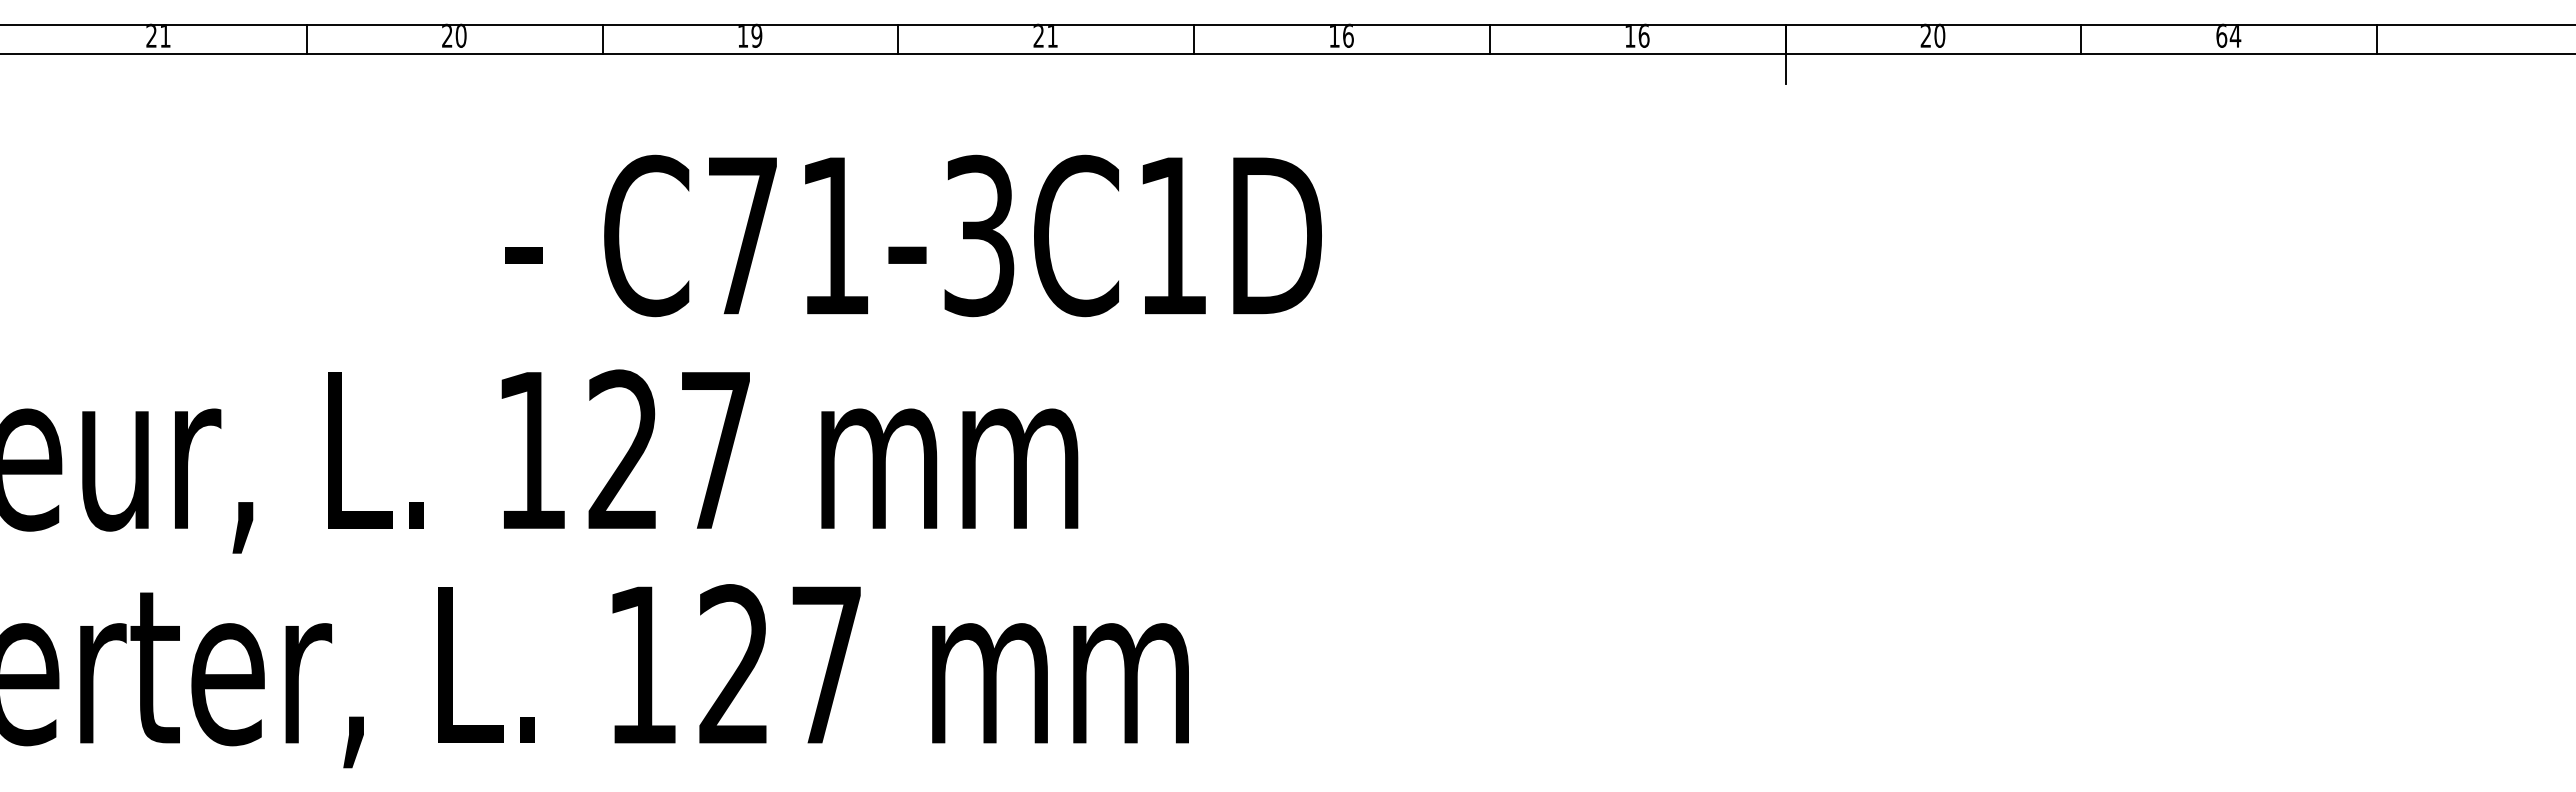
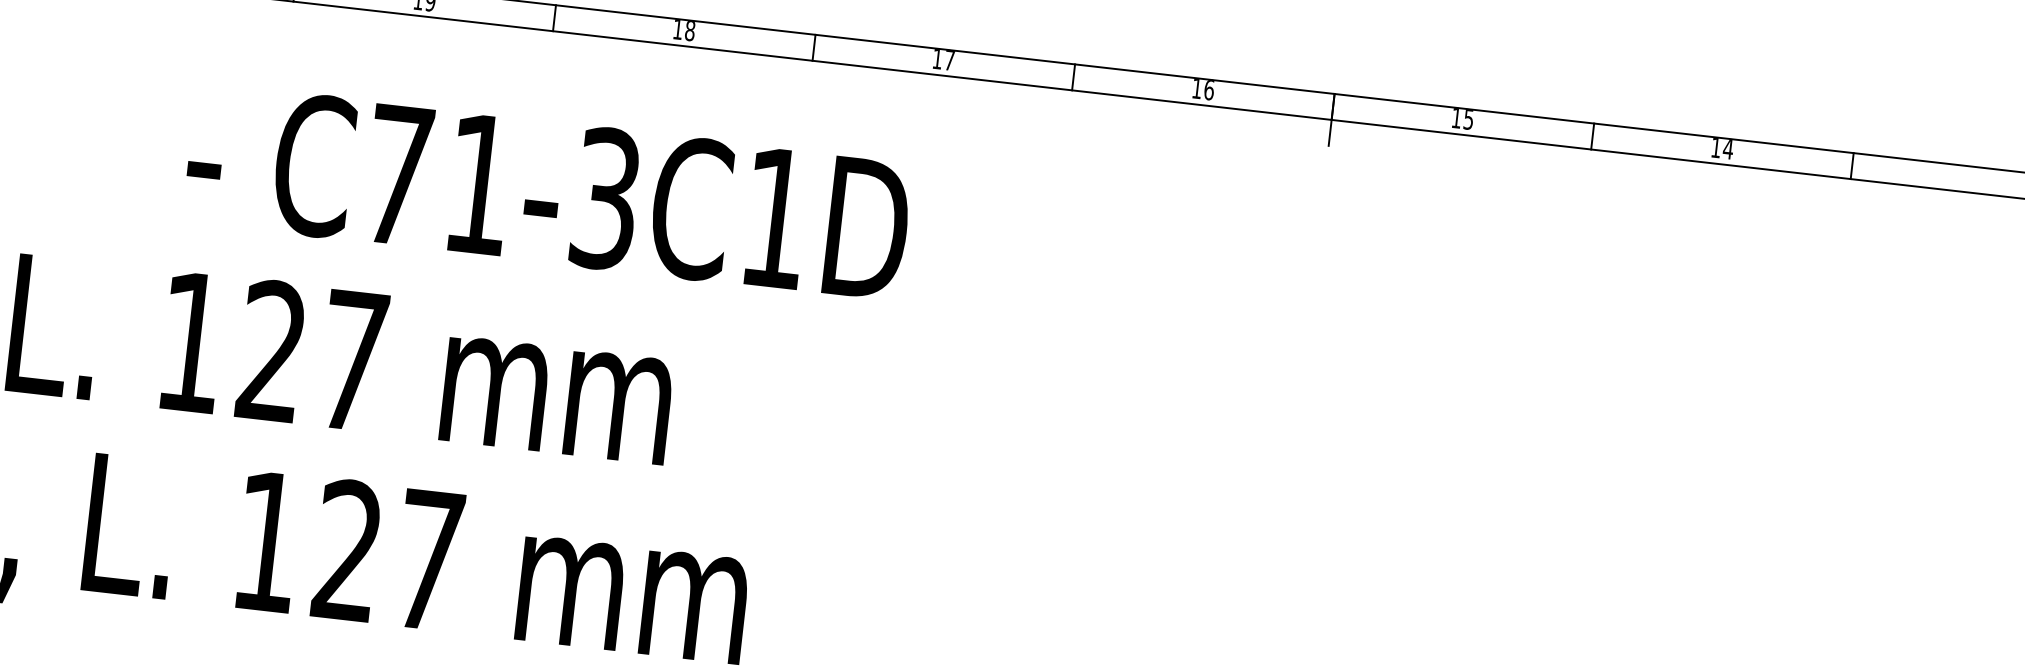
text: (1045, 35) -> (683, 29), 21 -> 18
text: (1348, 35) -> (949, 59), 16 -> 17
text: (1932, 35) -> (1462, 118), 20 -> 15
text: (2221, 35) -> (1716, 147), 64 -> 14

